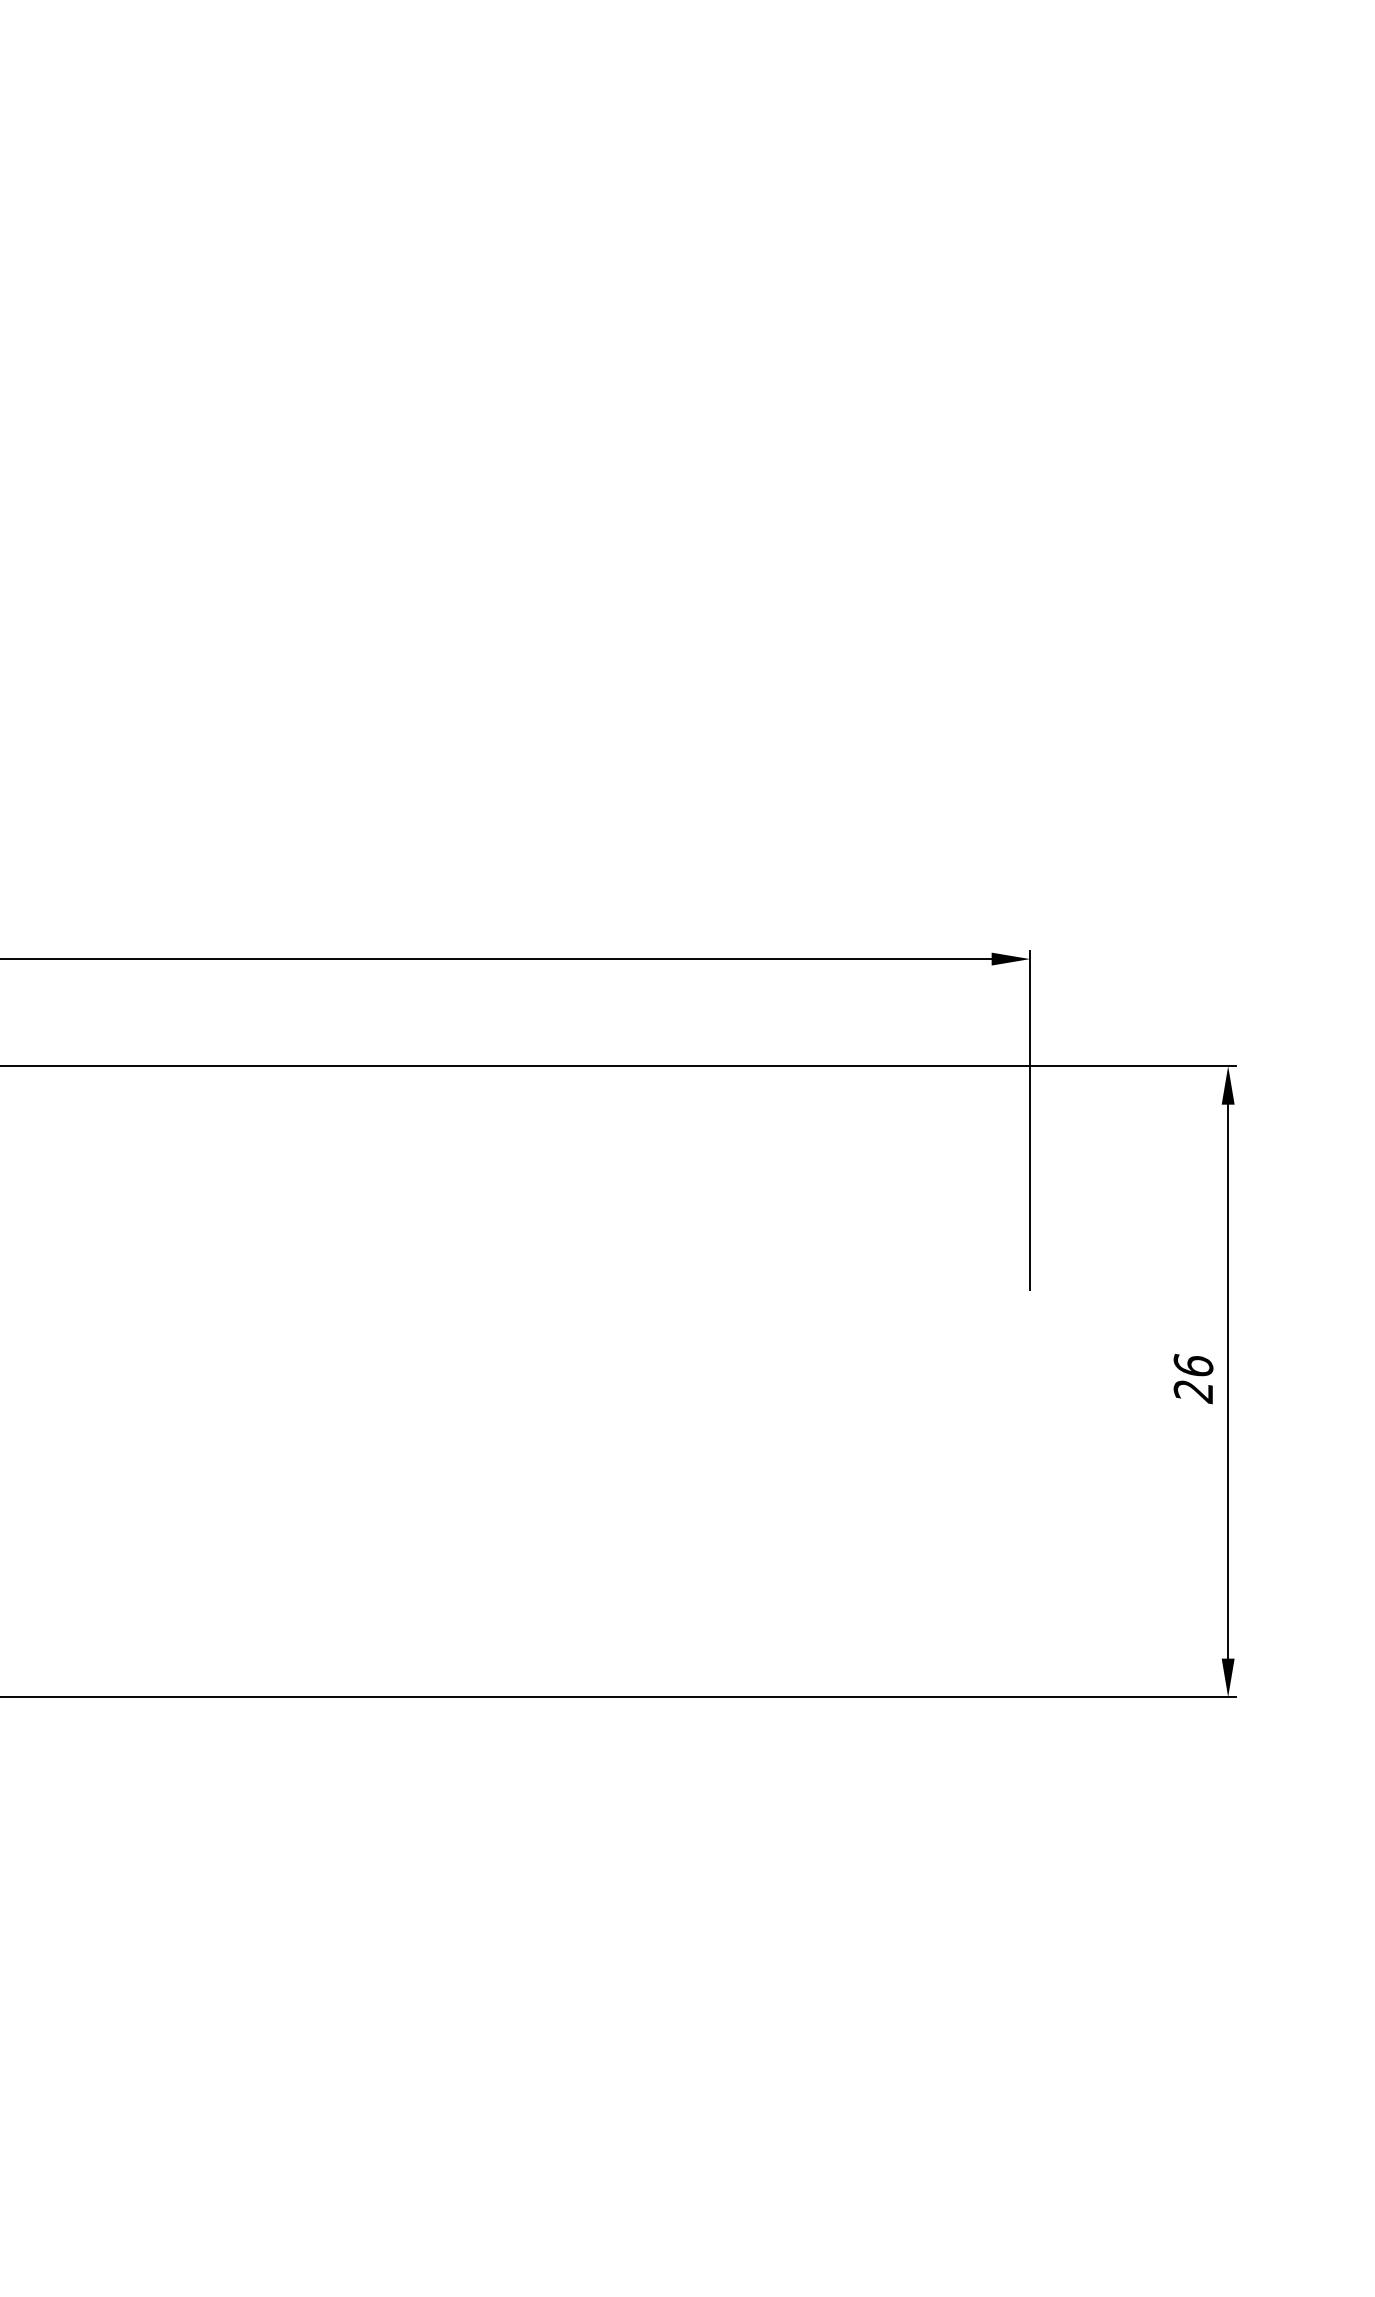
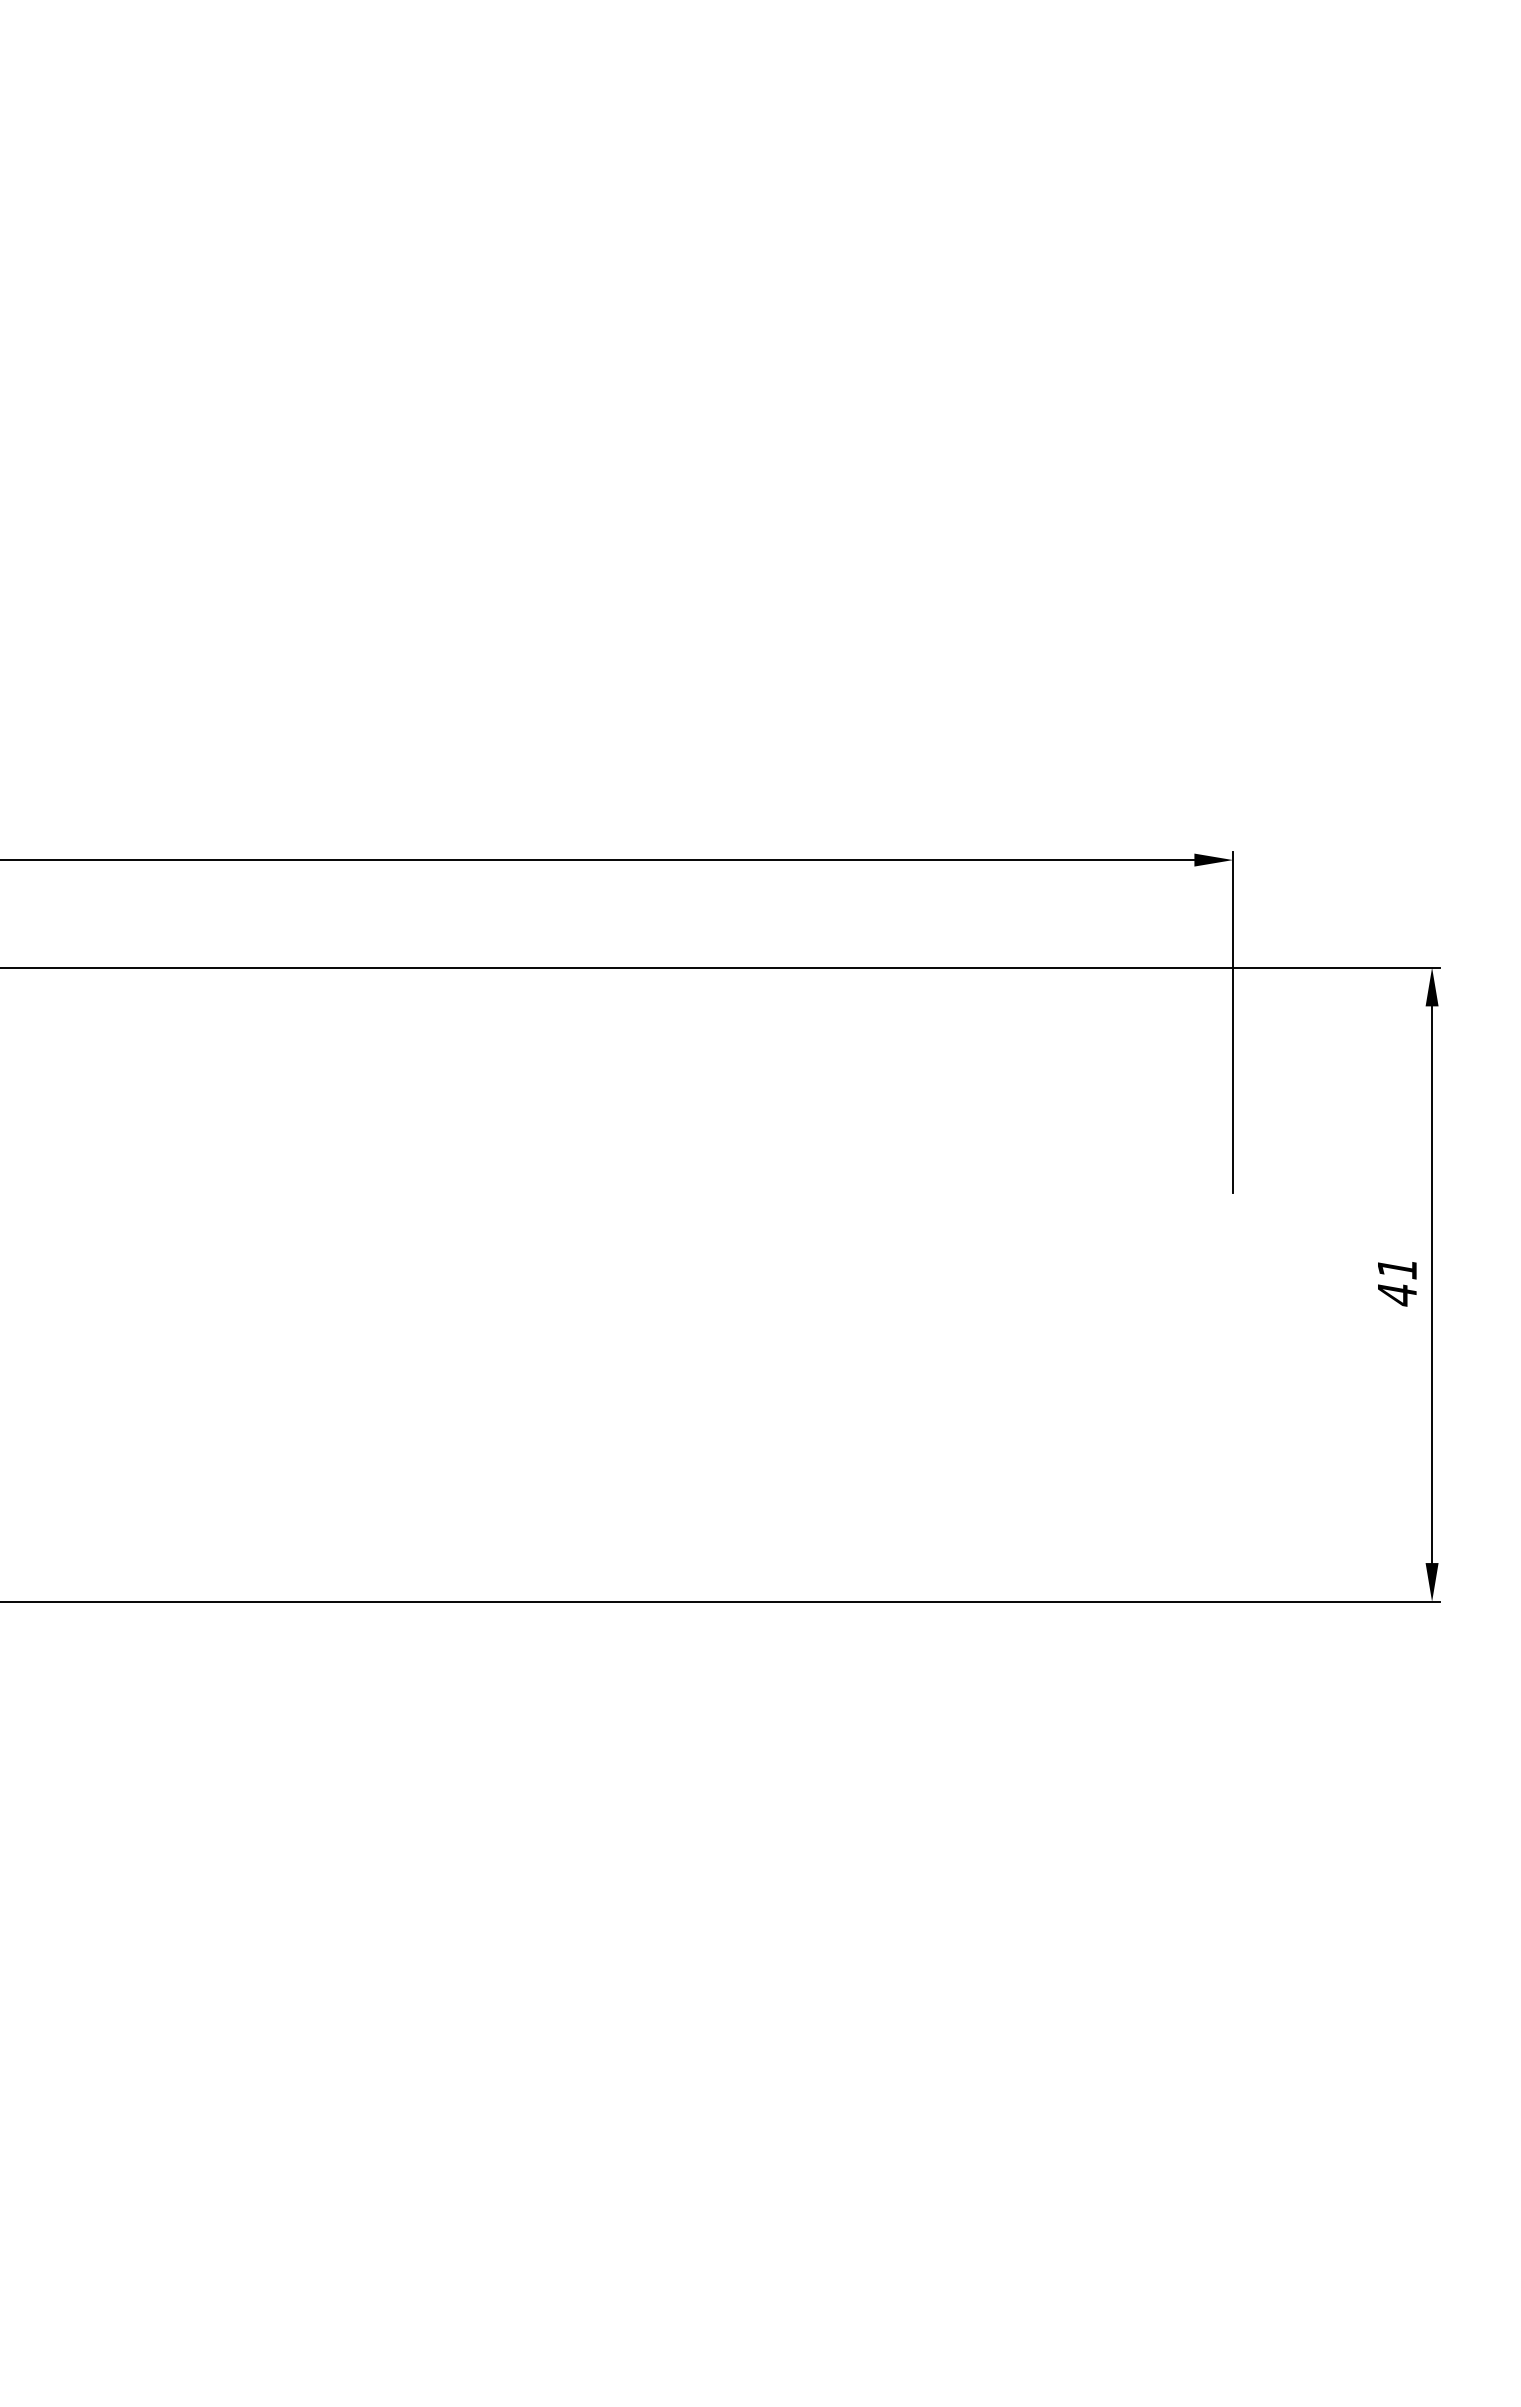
text: (1193, 1378) -> (1397, 1281), 26 -> 41

